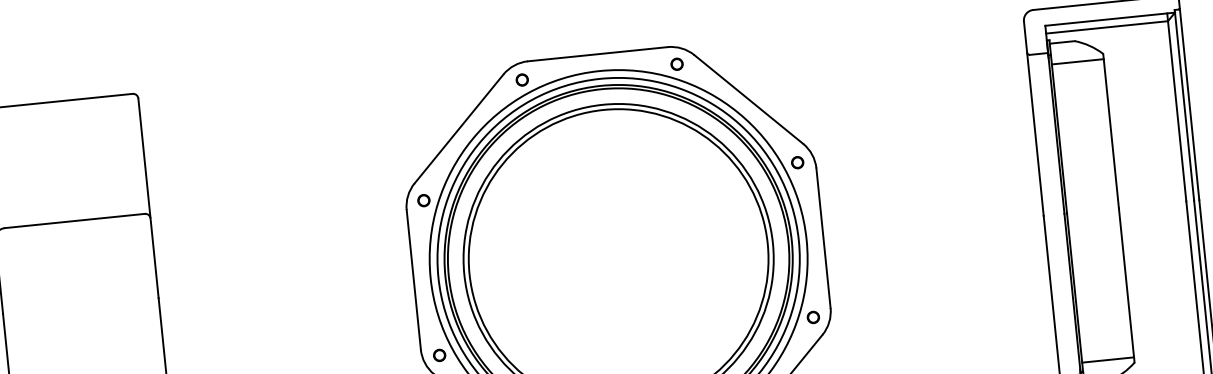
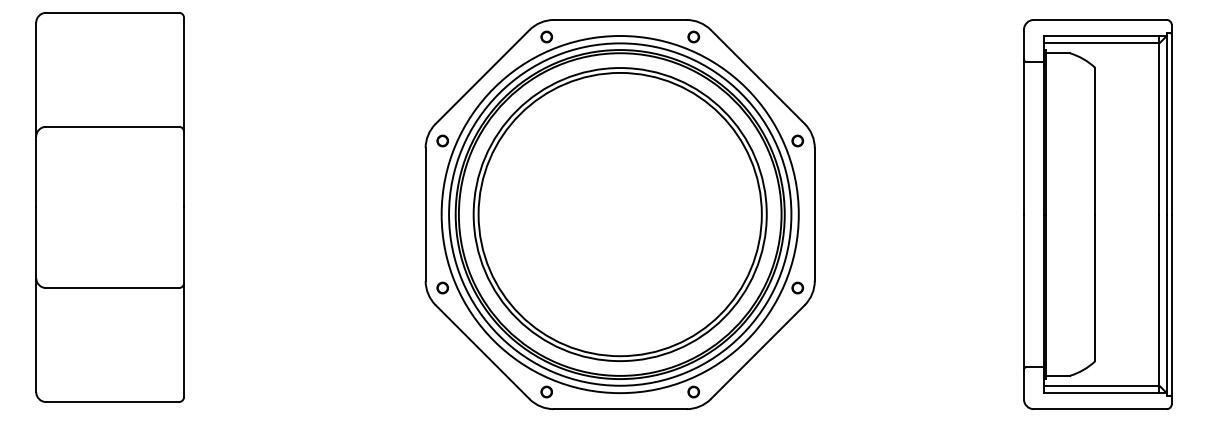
line: (1077, 61) -> (1070, 72), removed
line: (1107, 360) -> (1070, 356), removed

